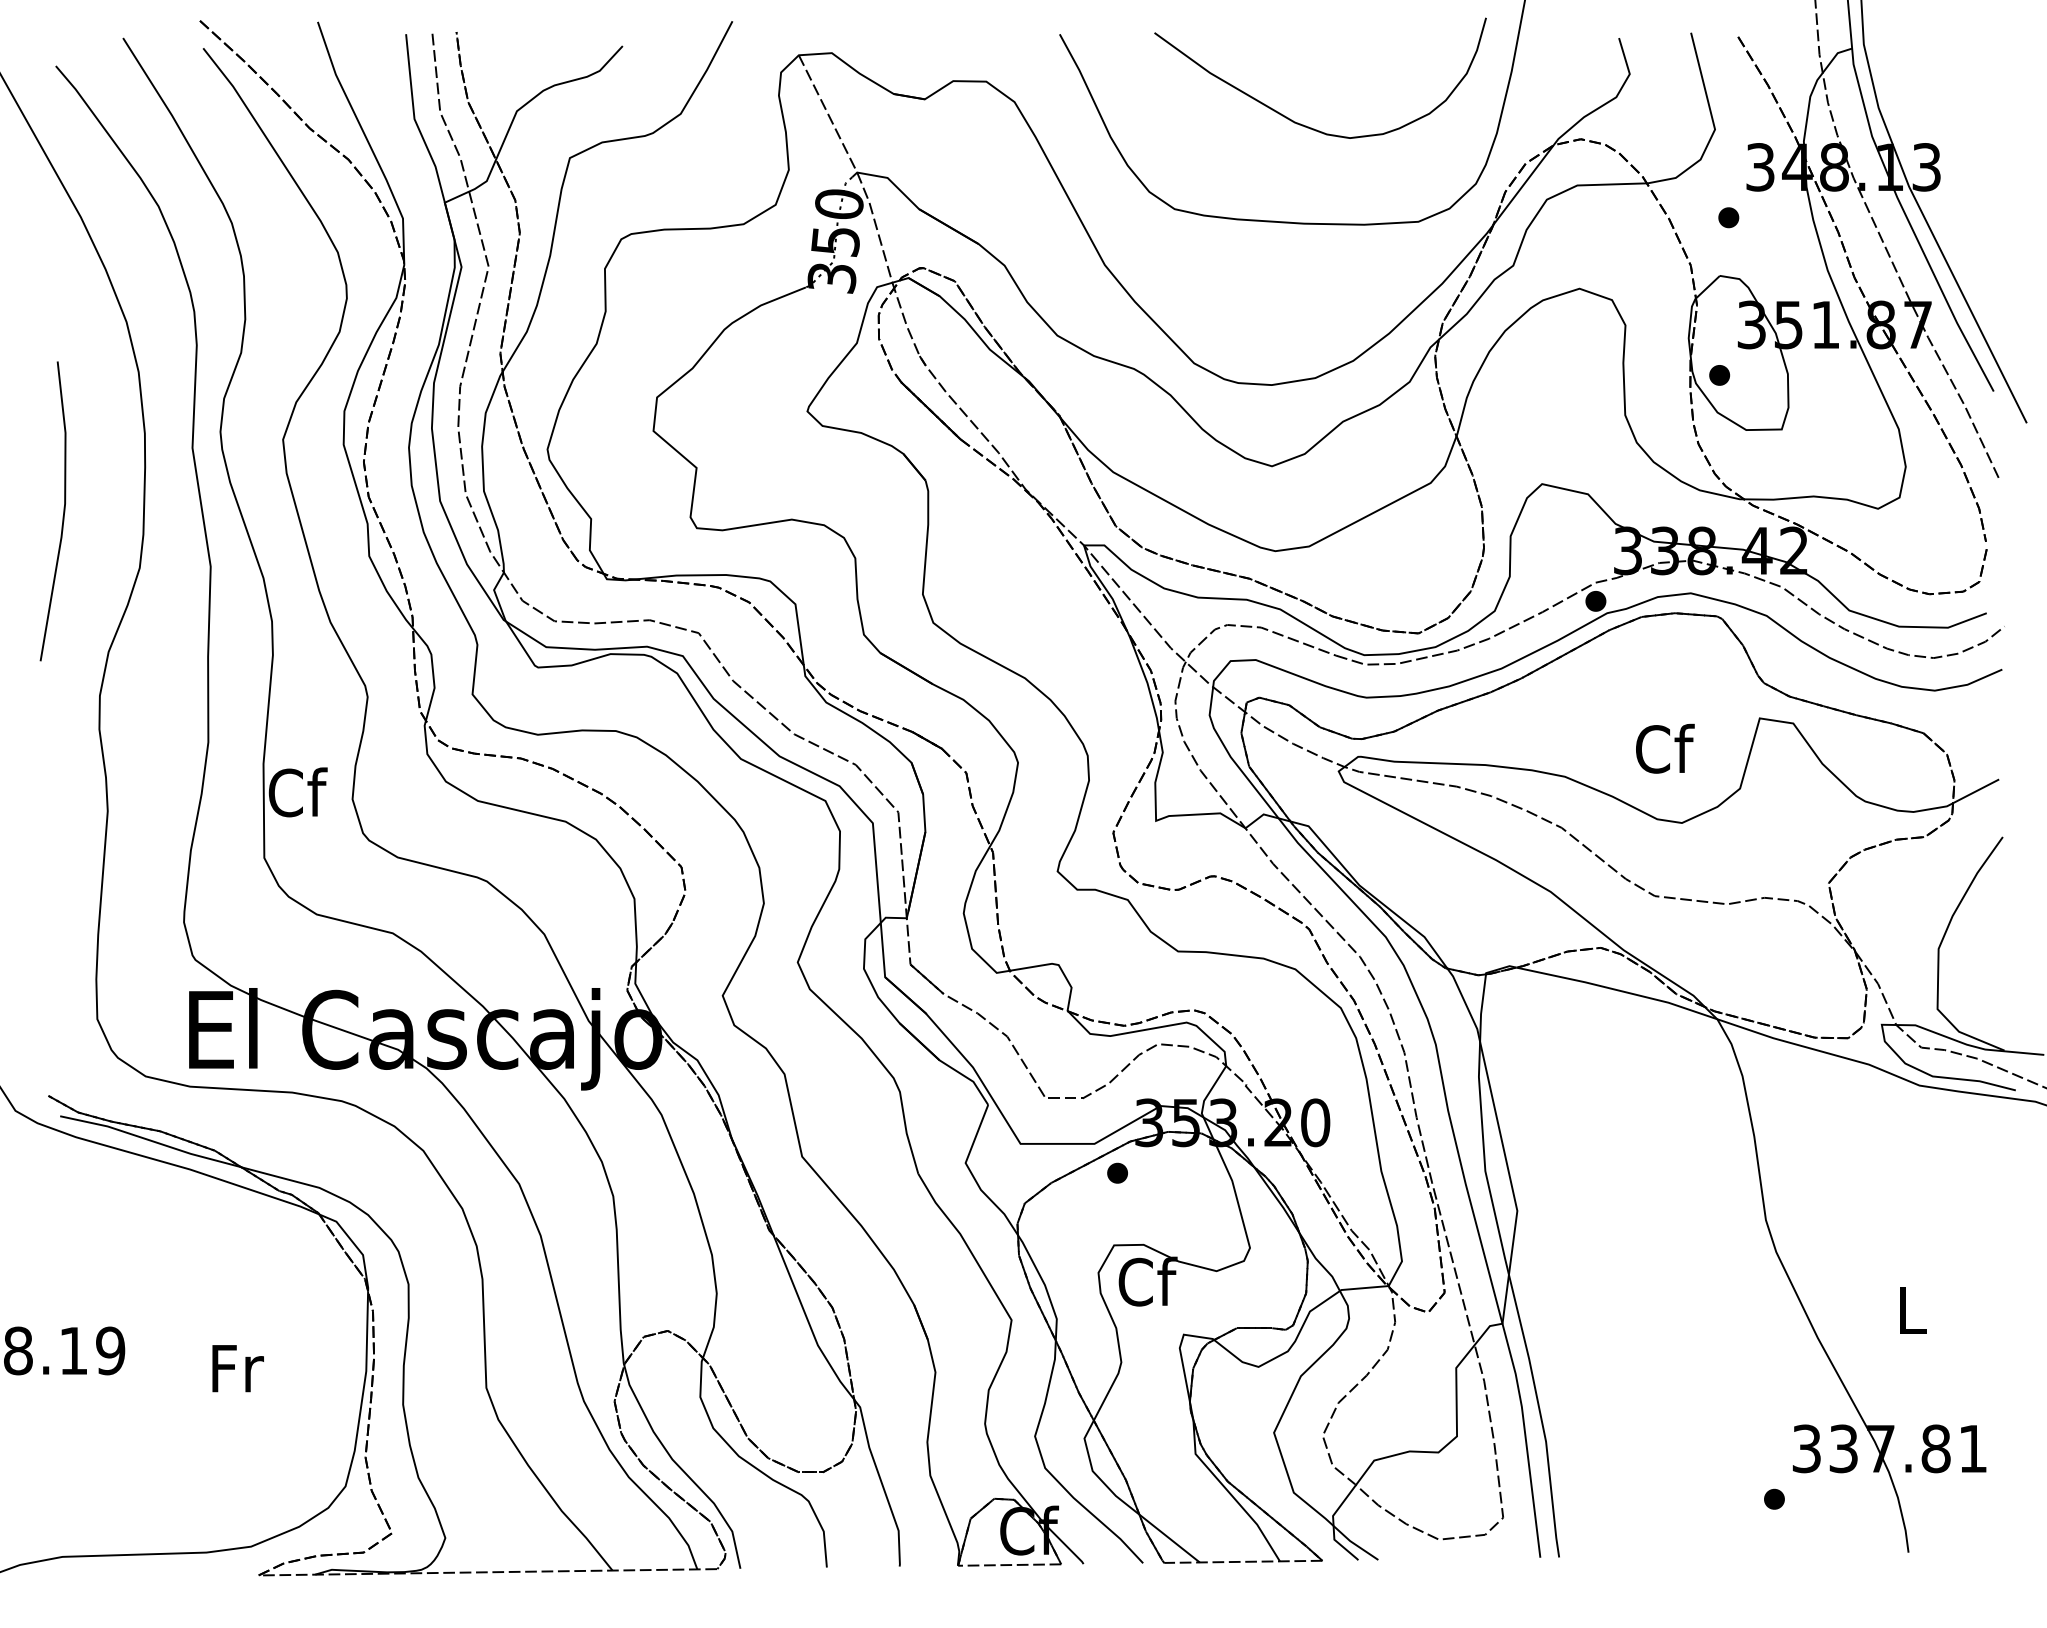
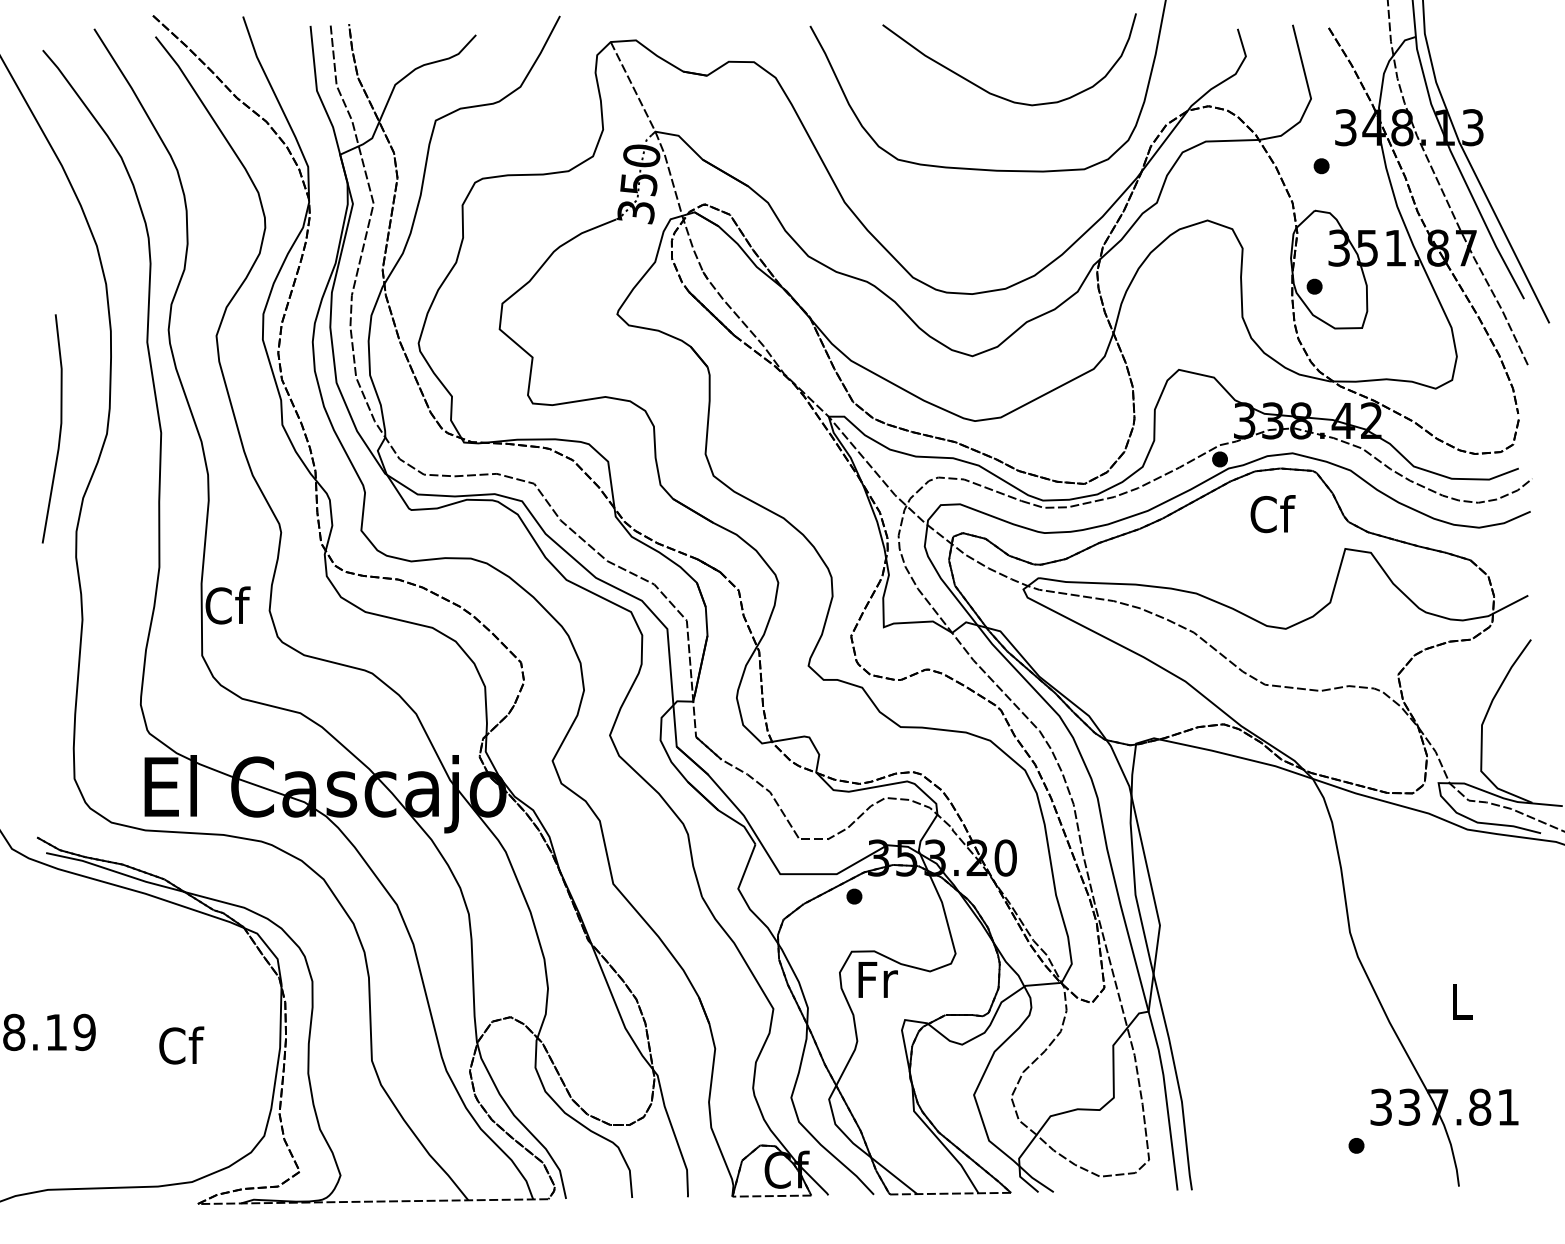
line: (63, 511) -> (60, 428), moved
text: (1665, 748) -> (1273, 513), moved
text: (1147, 1281) -> (877, 979), Cf -> Fr
text: (237, 1367) -> (181, 1045), Fr -> Cf

